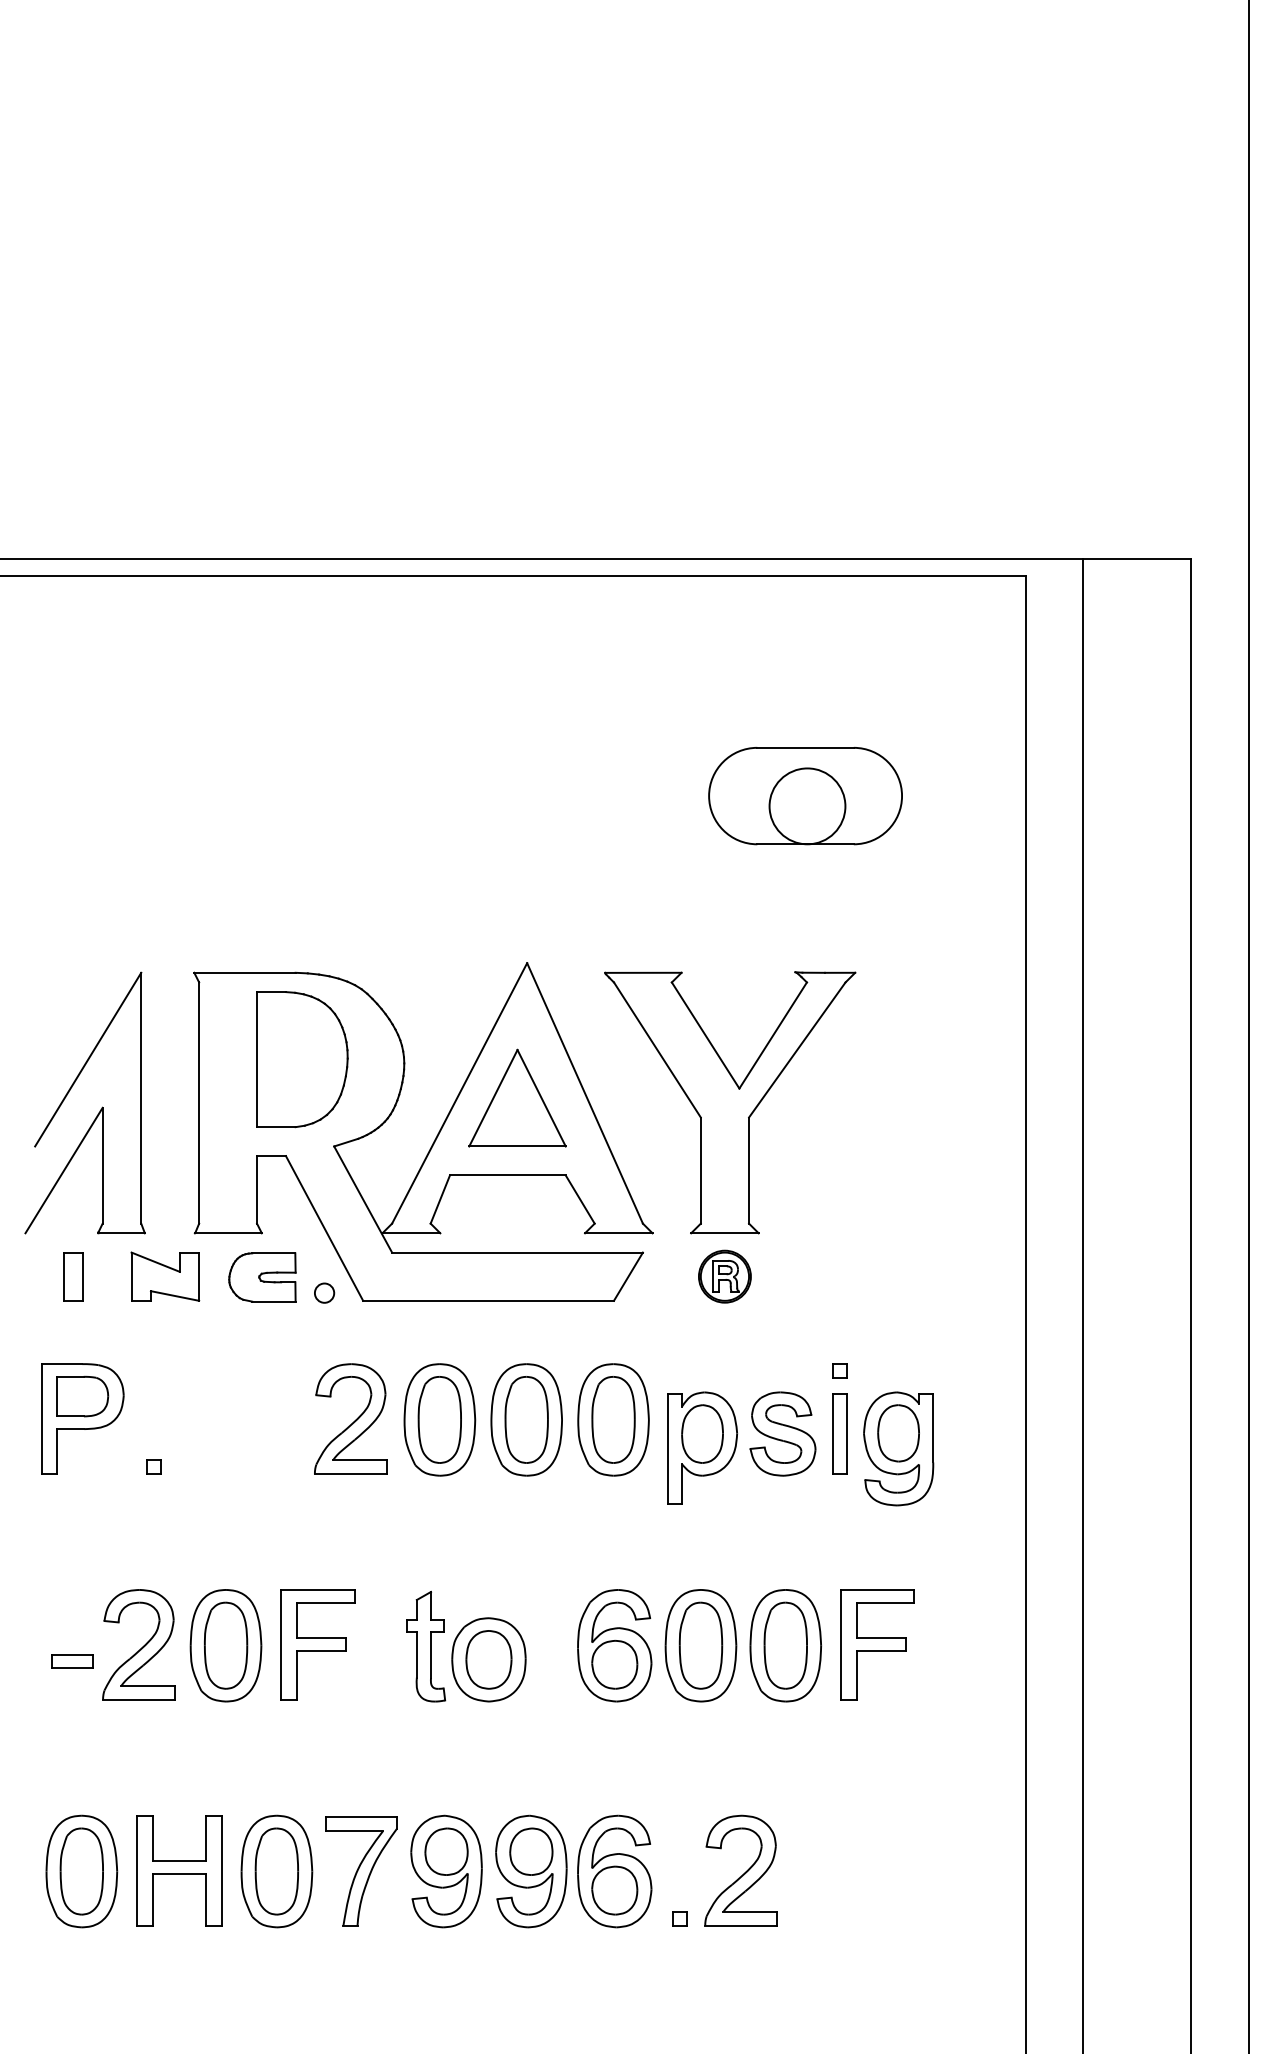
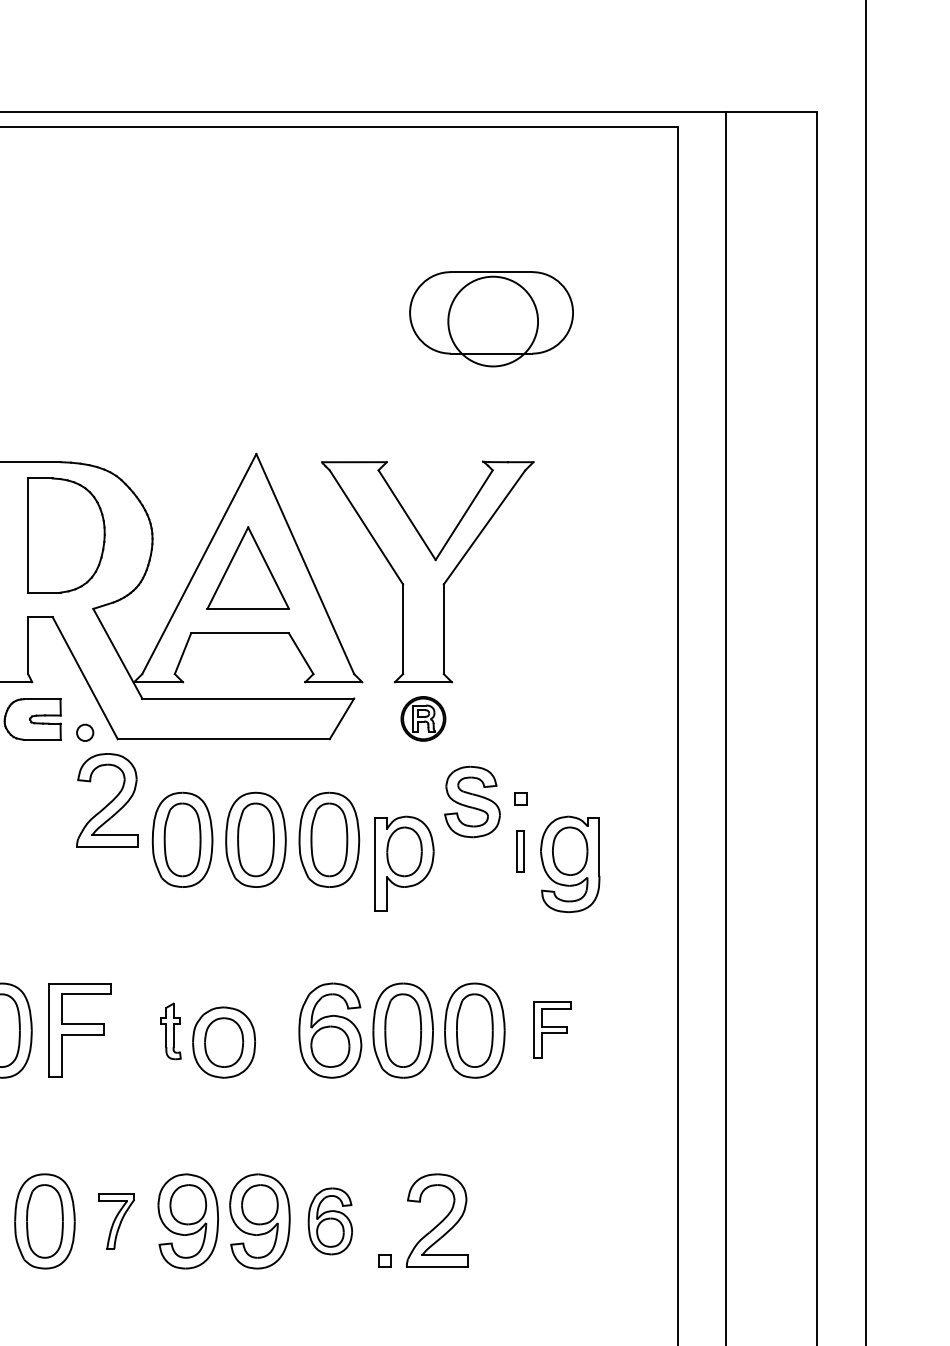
circle: (807, 806) -> (493, 321), size x1.4
part: (350, 1418) -> (107, 799), moved
part: (782, 1433) -> (472, 801), moved
part: (839, 1433) -> (520, 851), size x0.6
part: (877, 1644) -> (552, 1029), size x0.6
part: (426, 1646) -> (171, 1031), size x0.6
part: (361, 1871) -> (116, 1221), size x0.6
part: (614, 1871) -> (330, 1221), size x0.7

